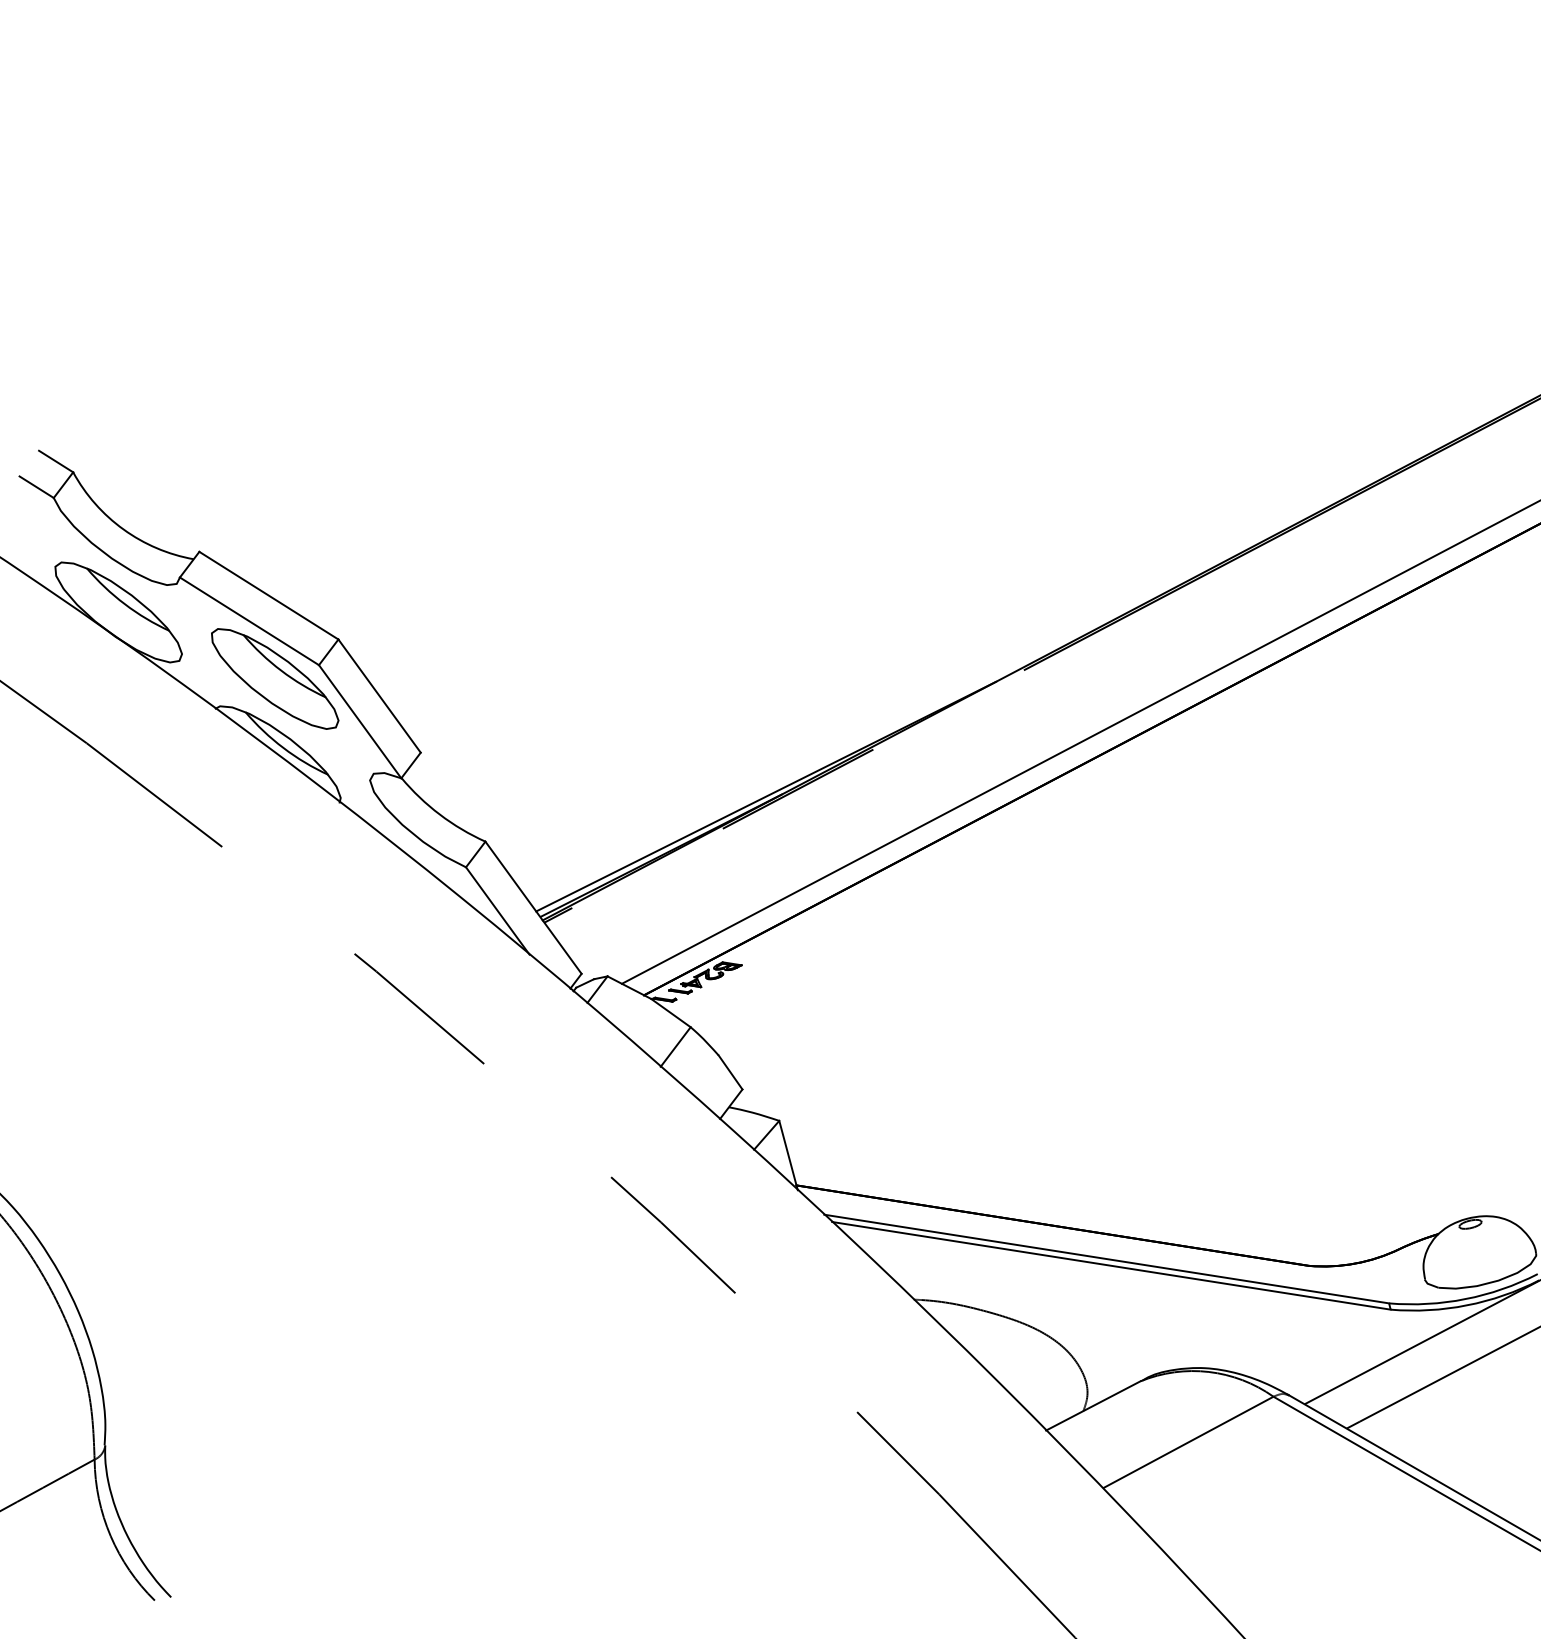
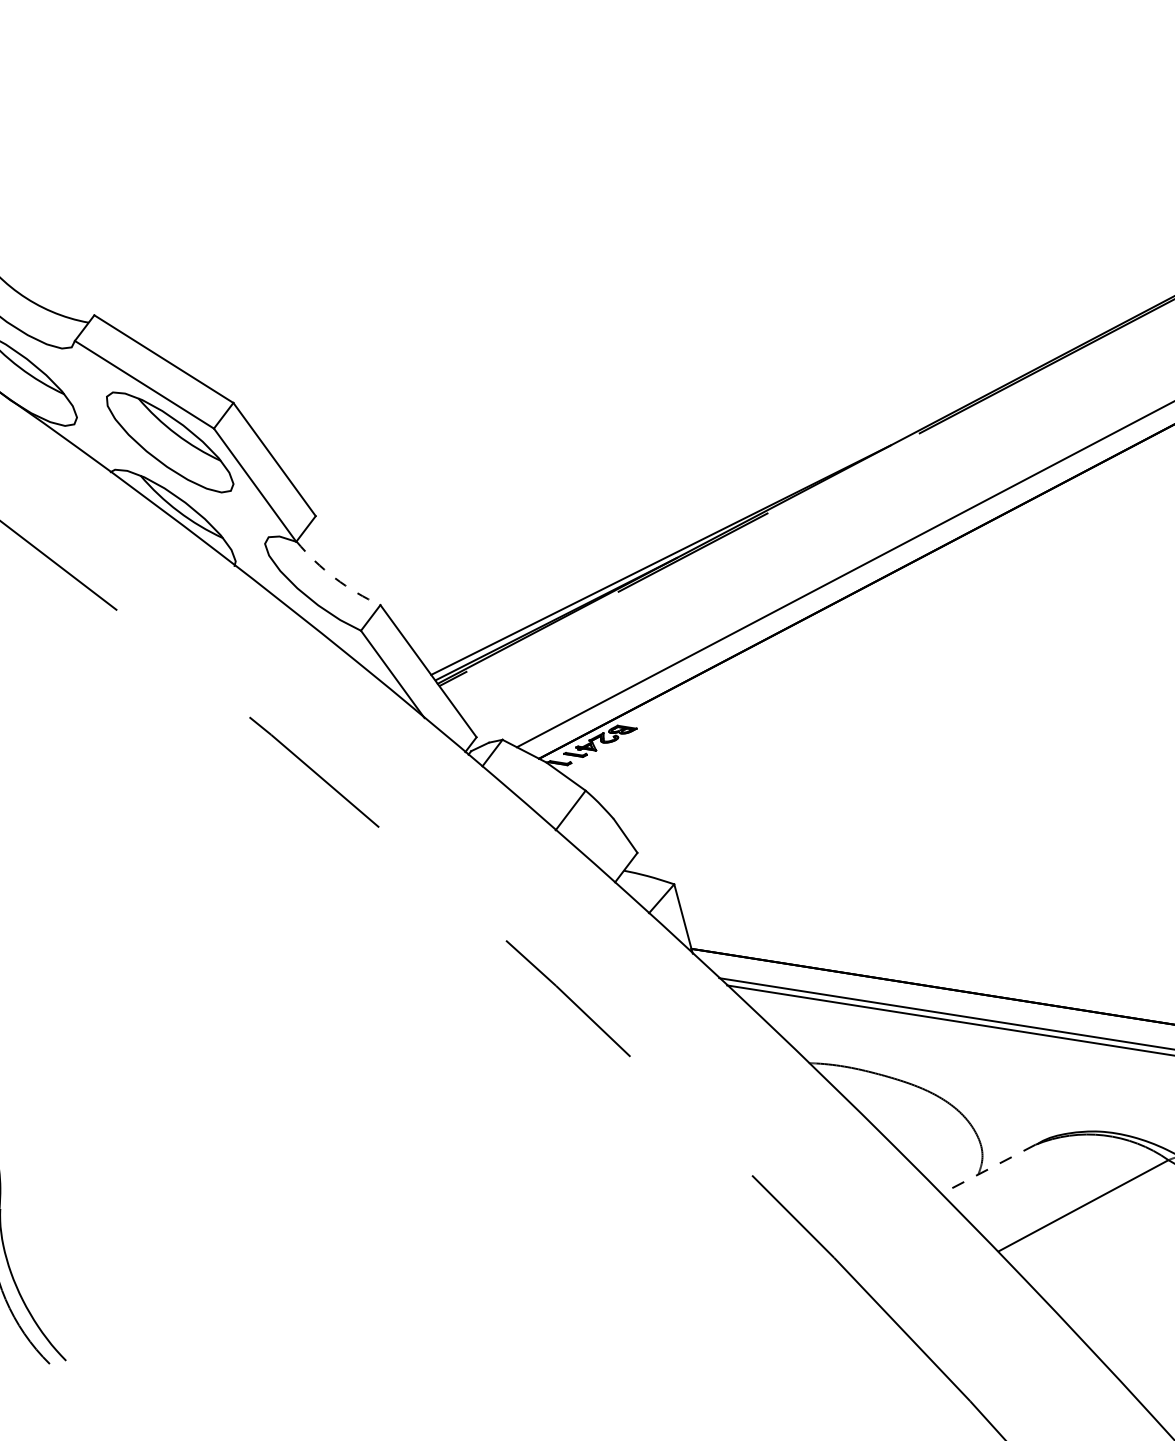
arc: (439, 814) -> (334, 577), solid -> dashed
line: (1092, 1406) -> (987, 1169), solid -> dashed

